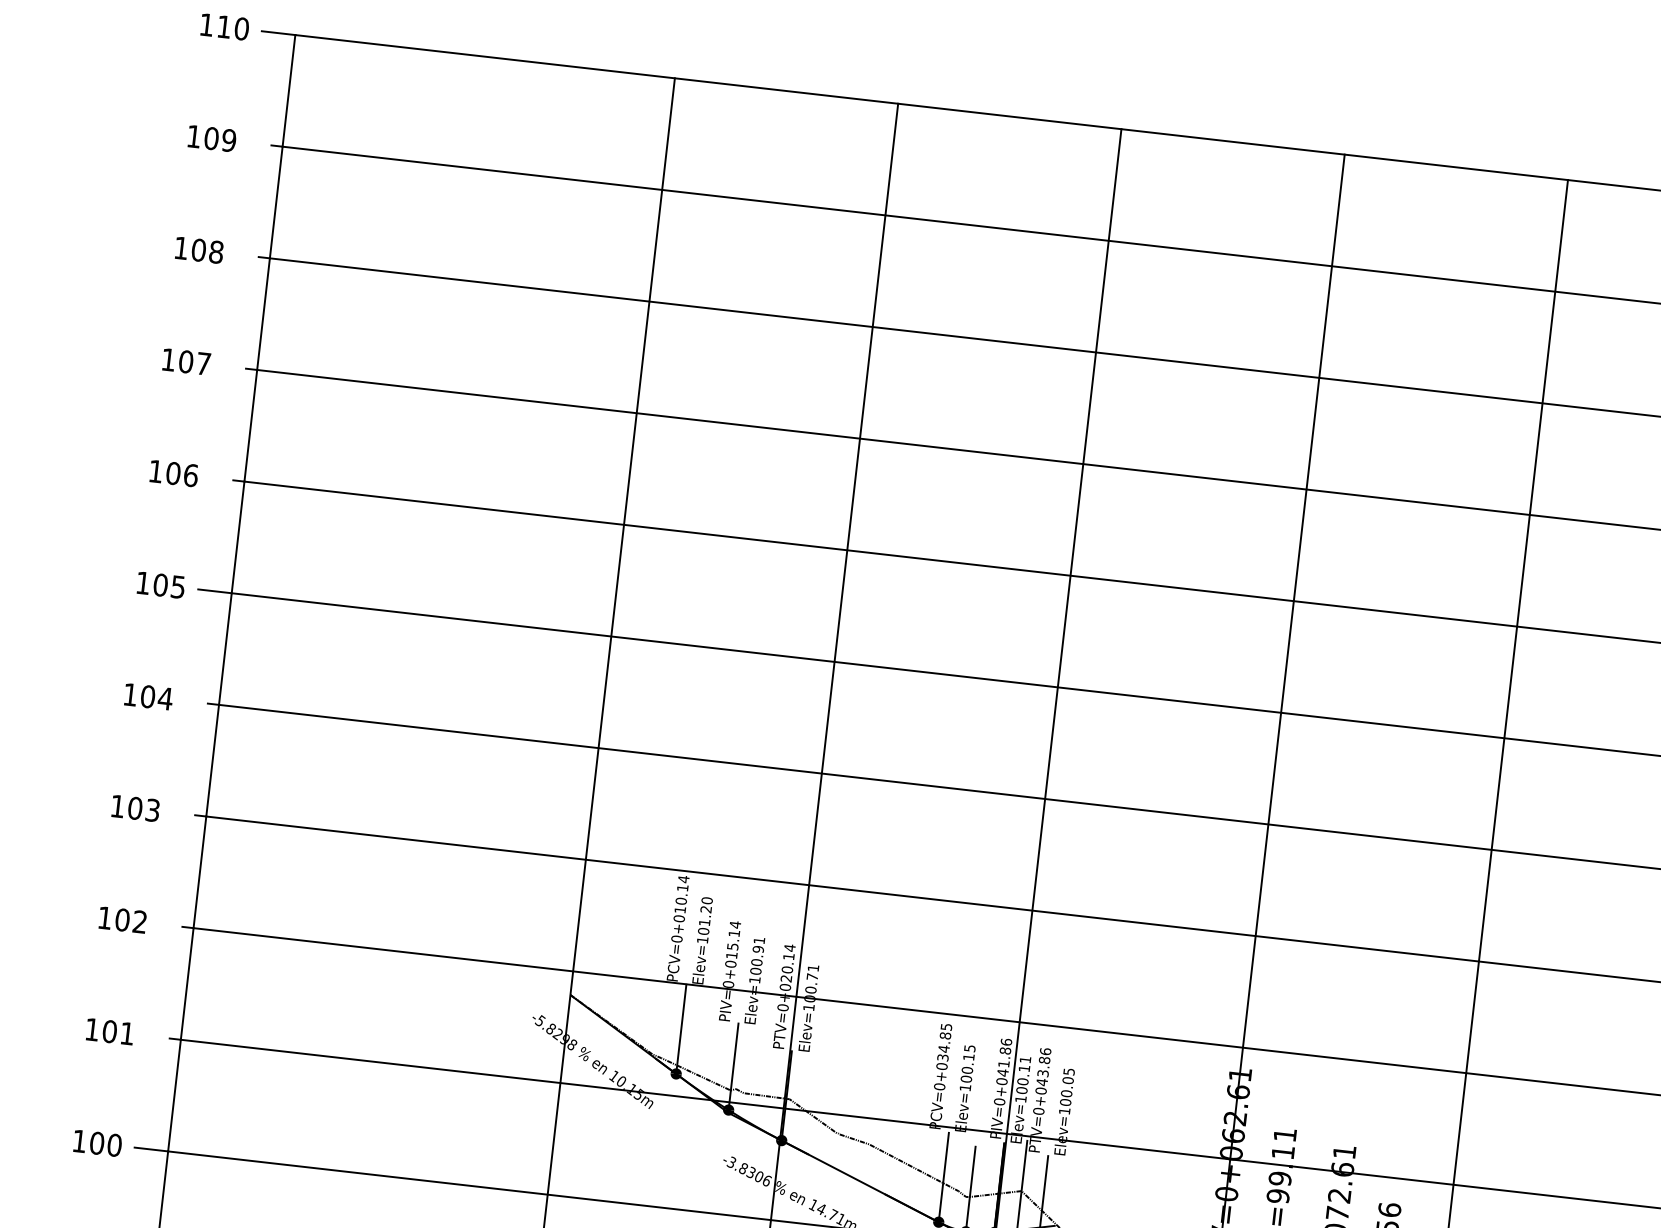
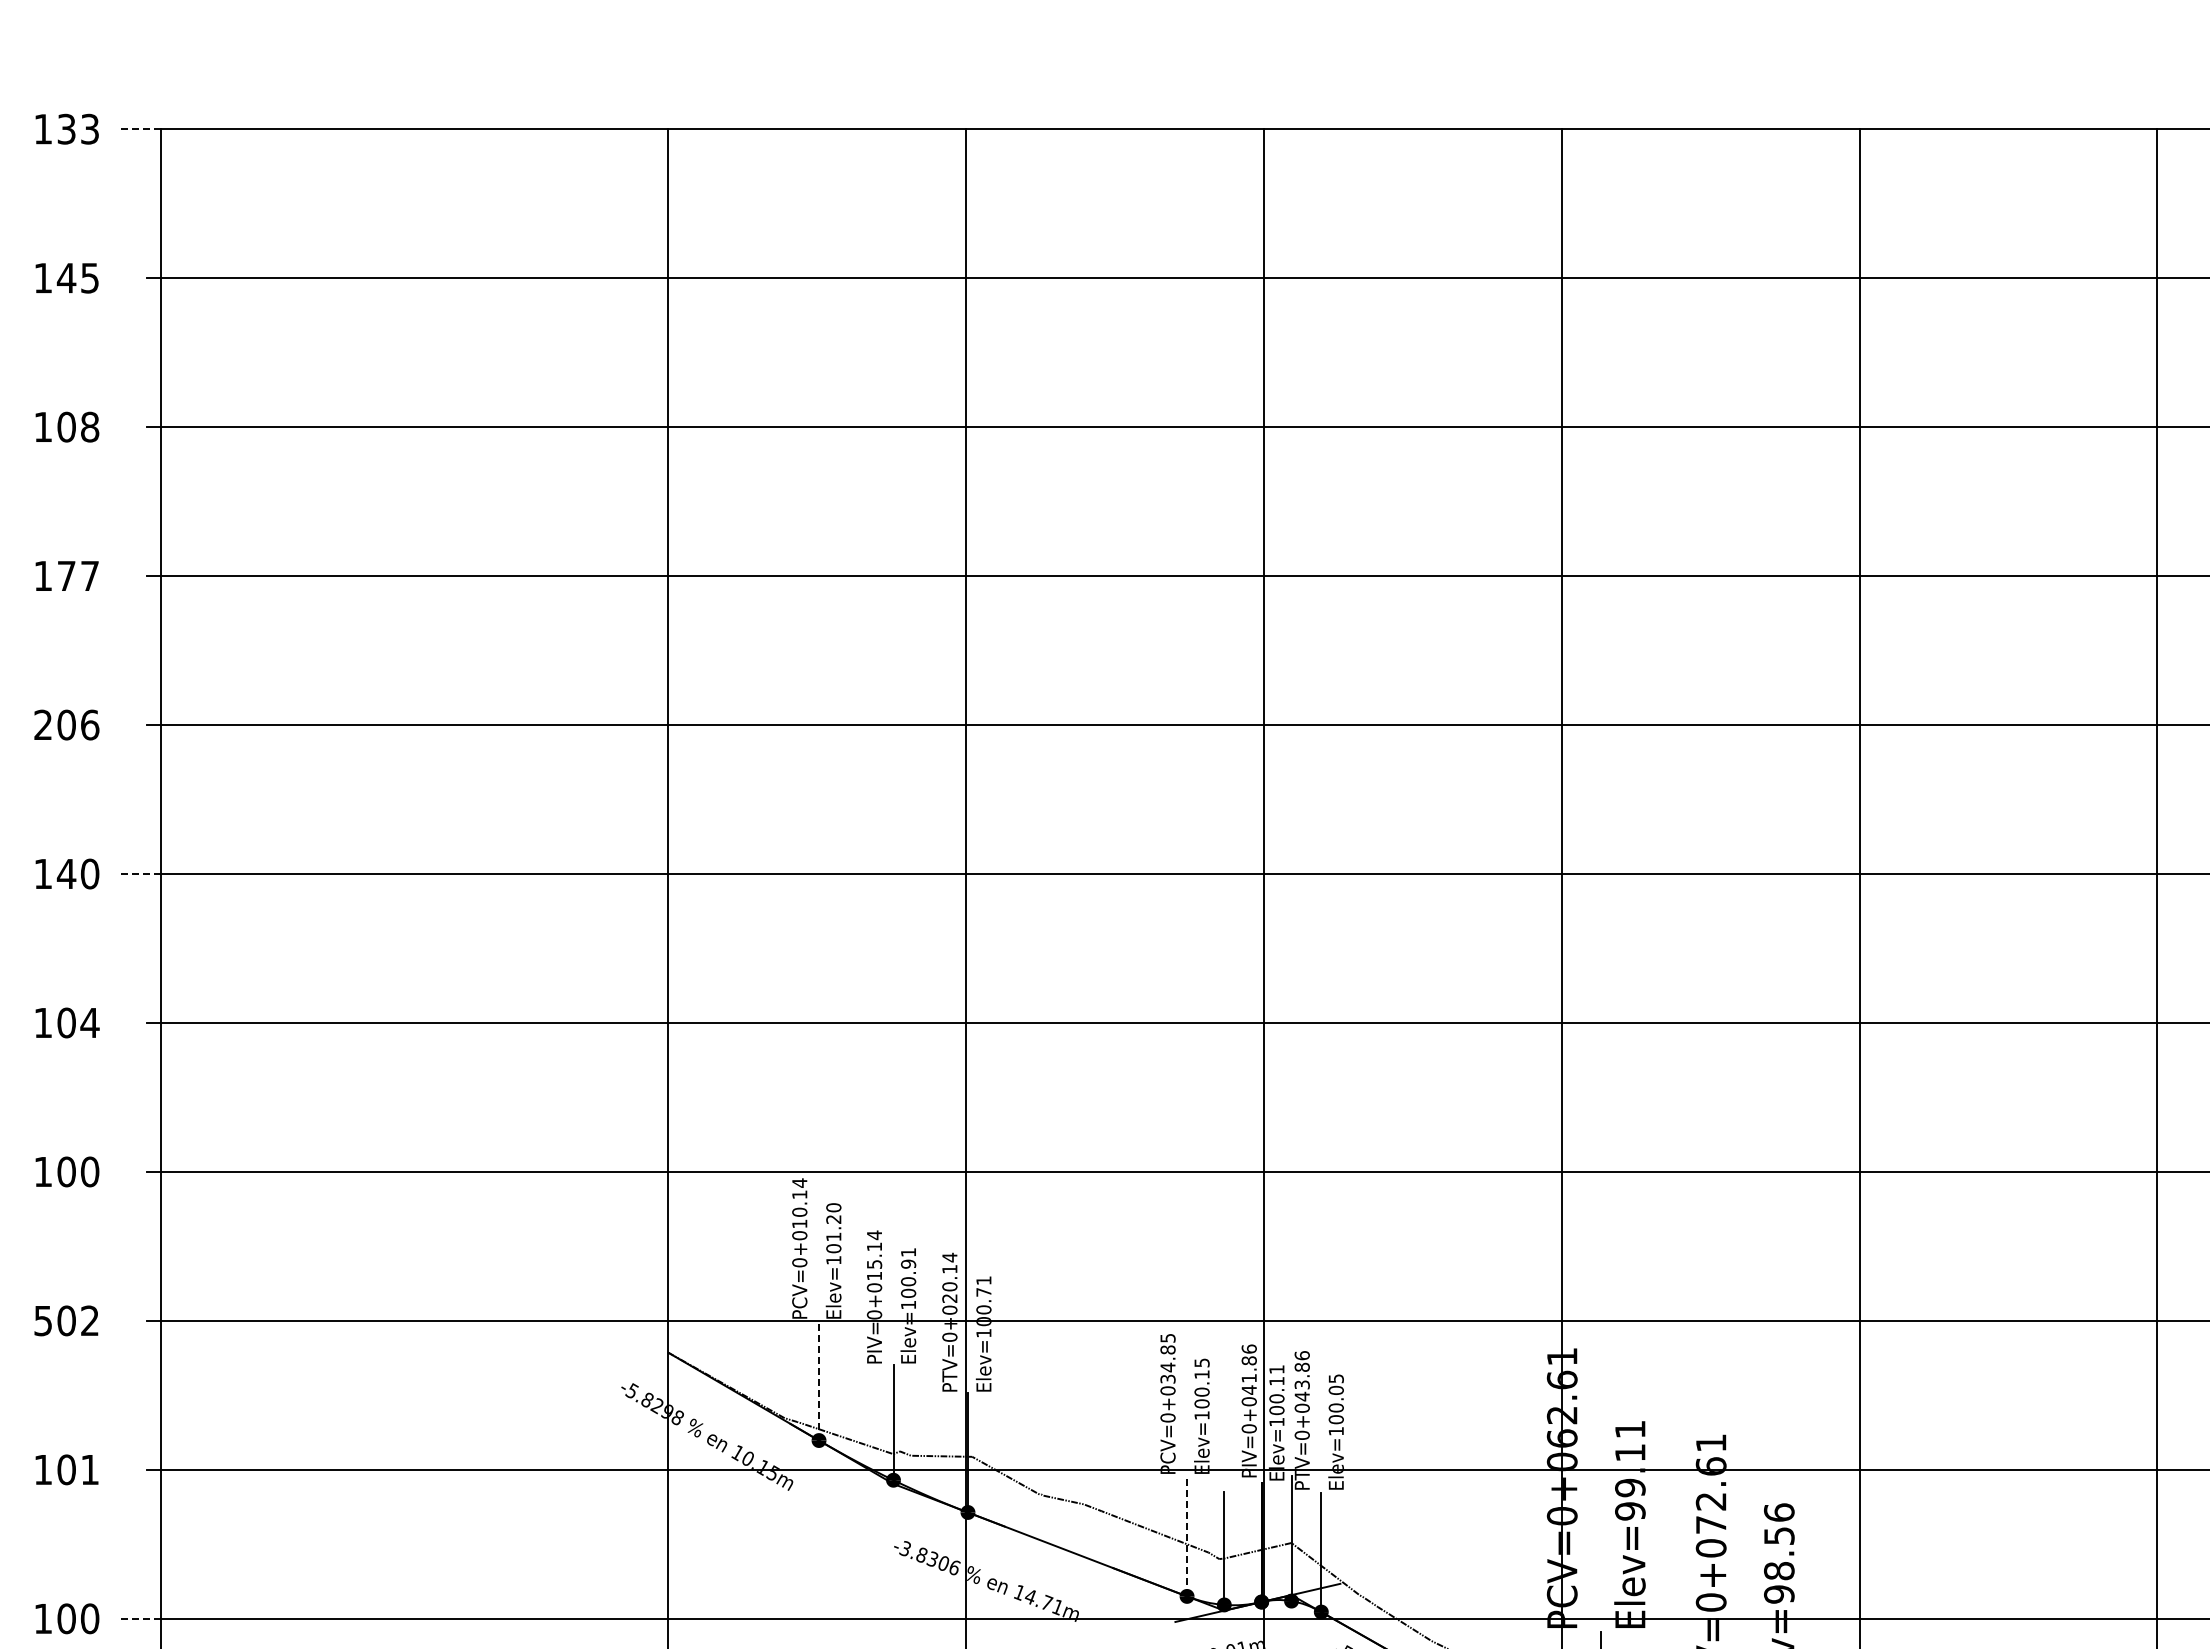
text: (233, 27) -> (78, 128), 110 -> 133
line: (278, 33) -> (138, 129), solid -> dashed
text: (219, 139) -> (77, 277), 109 -> 145
text: (186, 361) -> (66, 575), 107 -> 177
text: (155, 471) -> (42, 724), 106 -> 206
text: (168, 585) -> (77, 873), 105 -> 140
line: (214, 591) -> (138, 874), solid -> dashed
text: (153, 810) -> (90, 1171), 103 -> 100
text: (104, 918) -> (42, 1321), 102 -> 502
line: (681, 1029) -> (819, 1380), solid -> dashed
line: (150, 1149) -> (138, 1618), solid -> dashed
line: (944, 1177) -> (1187, 1536), solid -> dashed

